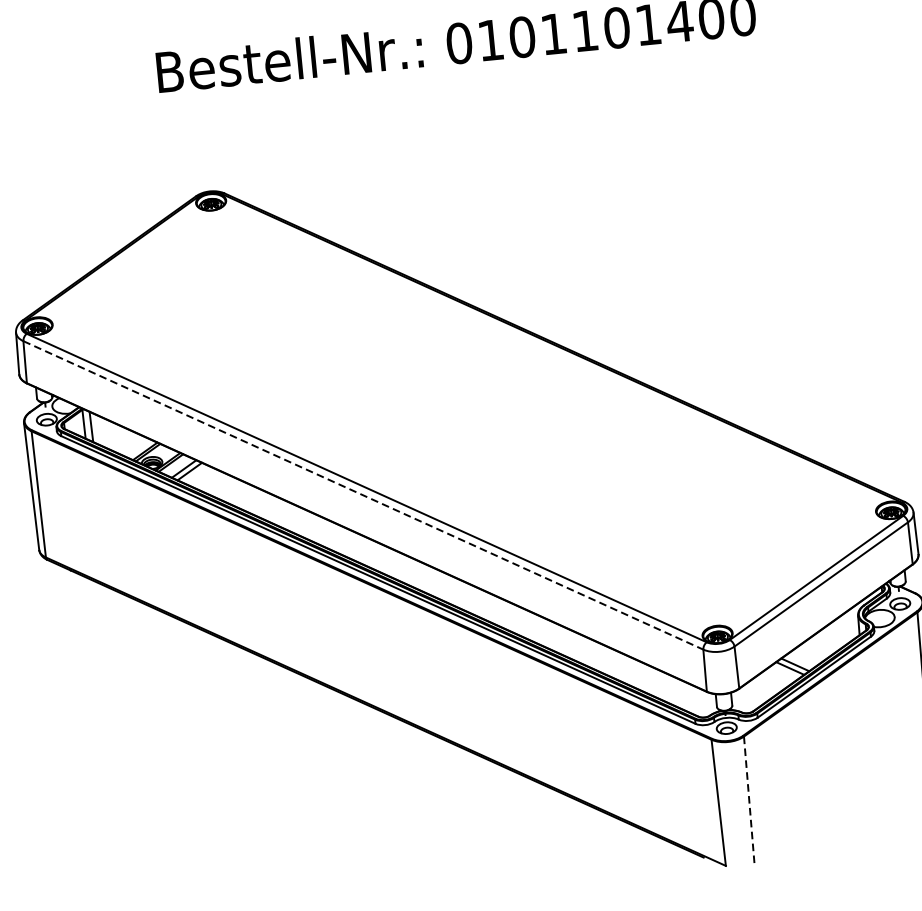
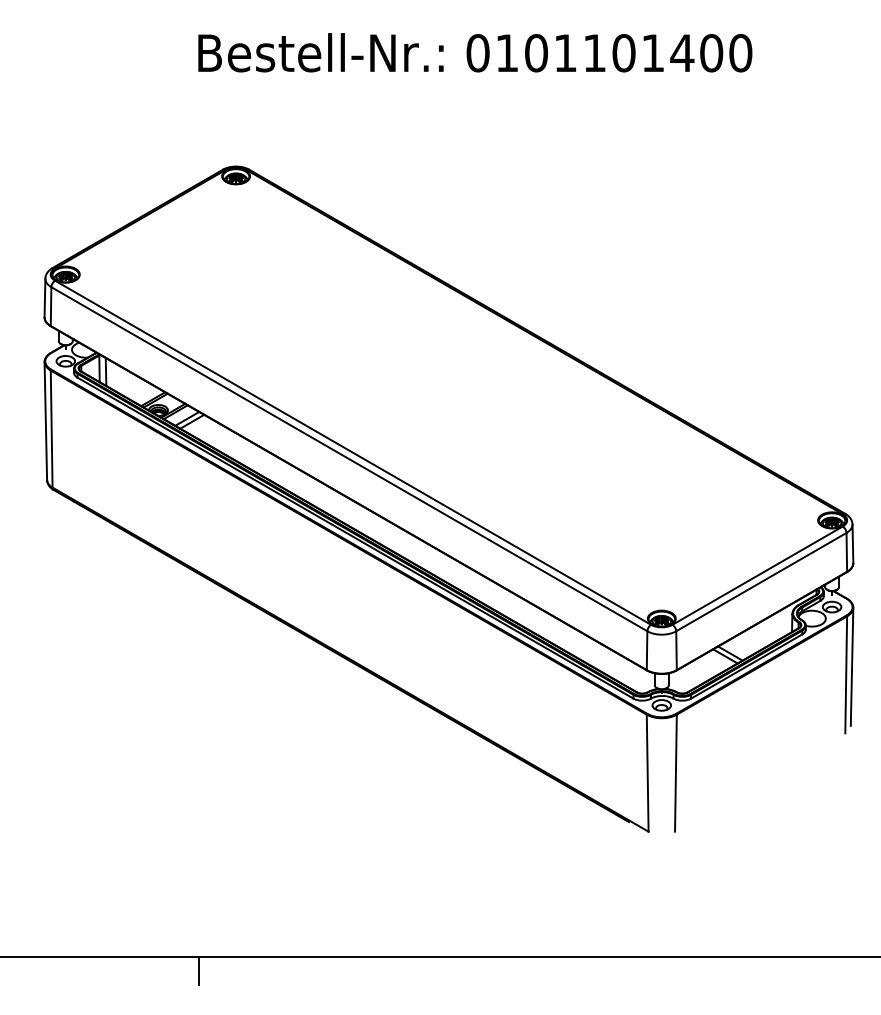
line: (363, 495) -> (349, 459), dashed -> solid
line: (748, 800) -> (675, 773), dashed -> solid

